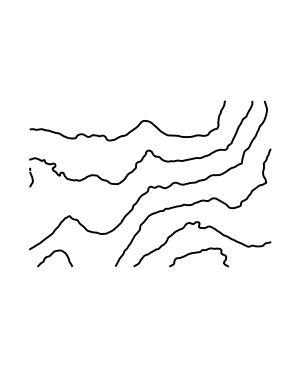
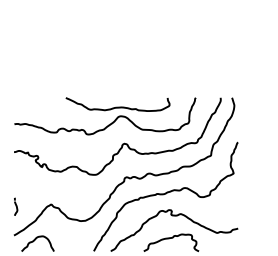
curve: (141, 110) -> (118, 106), added
part: (31, 177) -> (16, 206), moved

